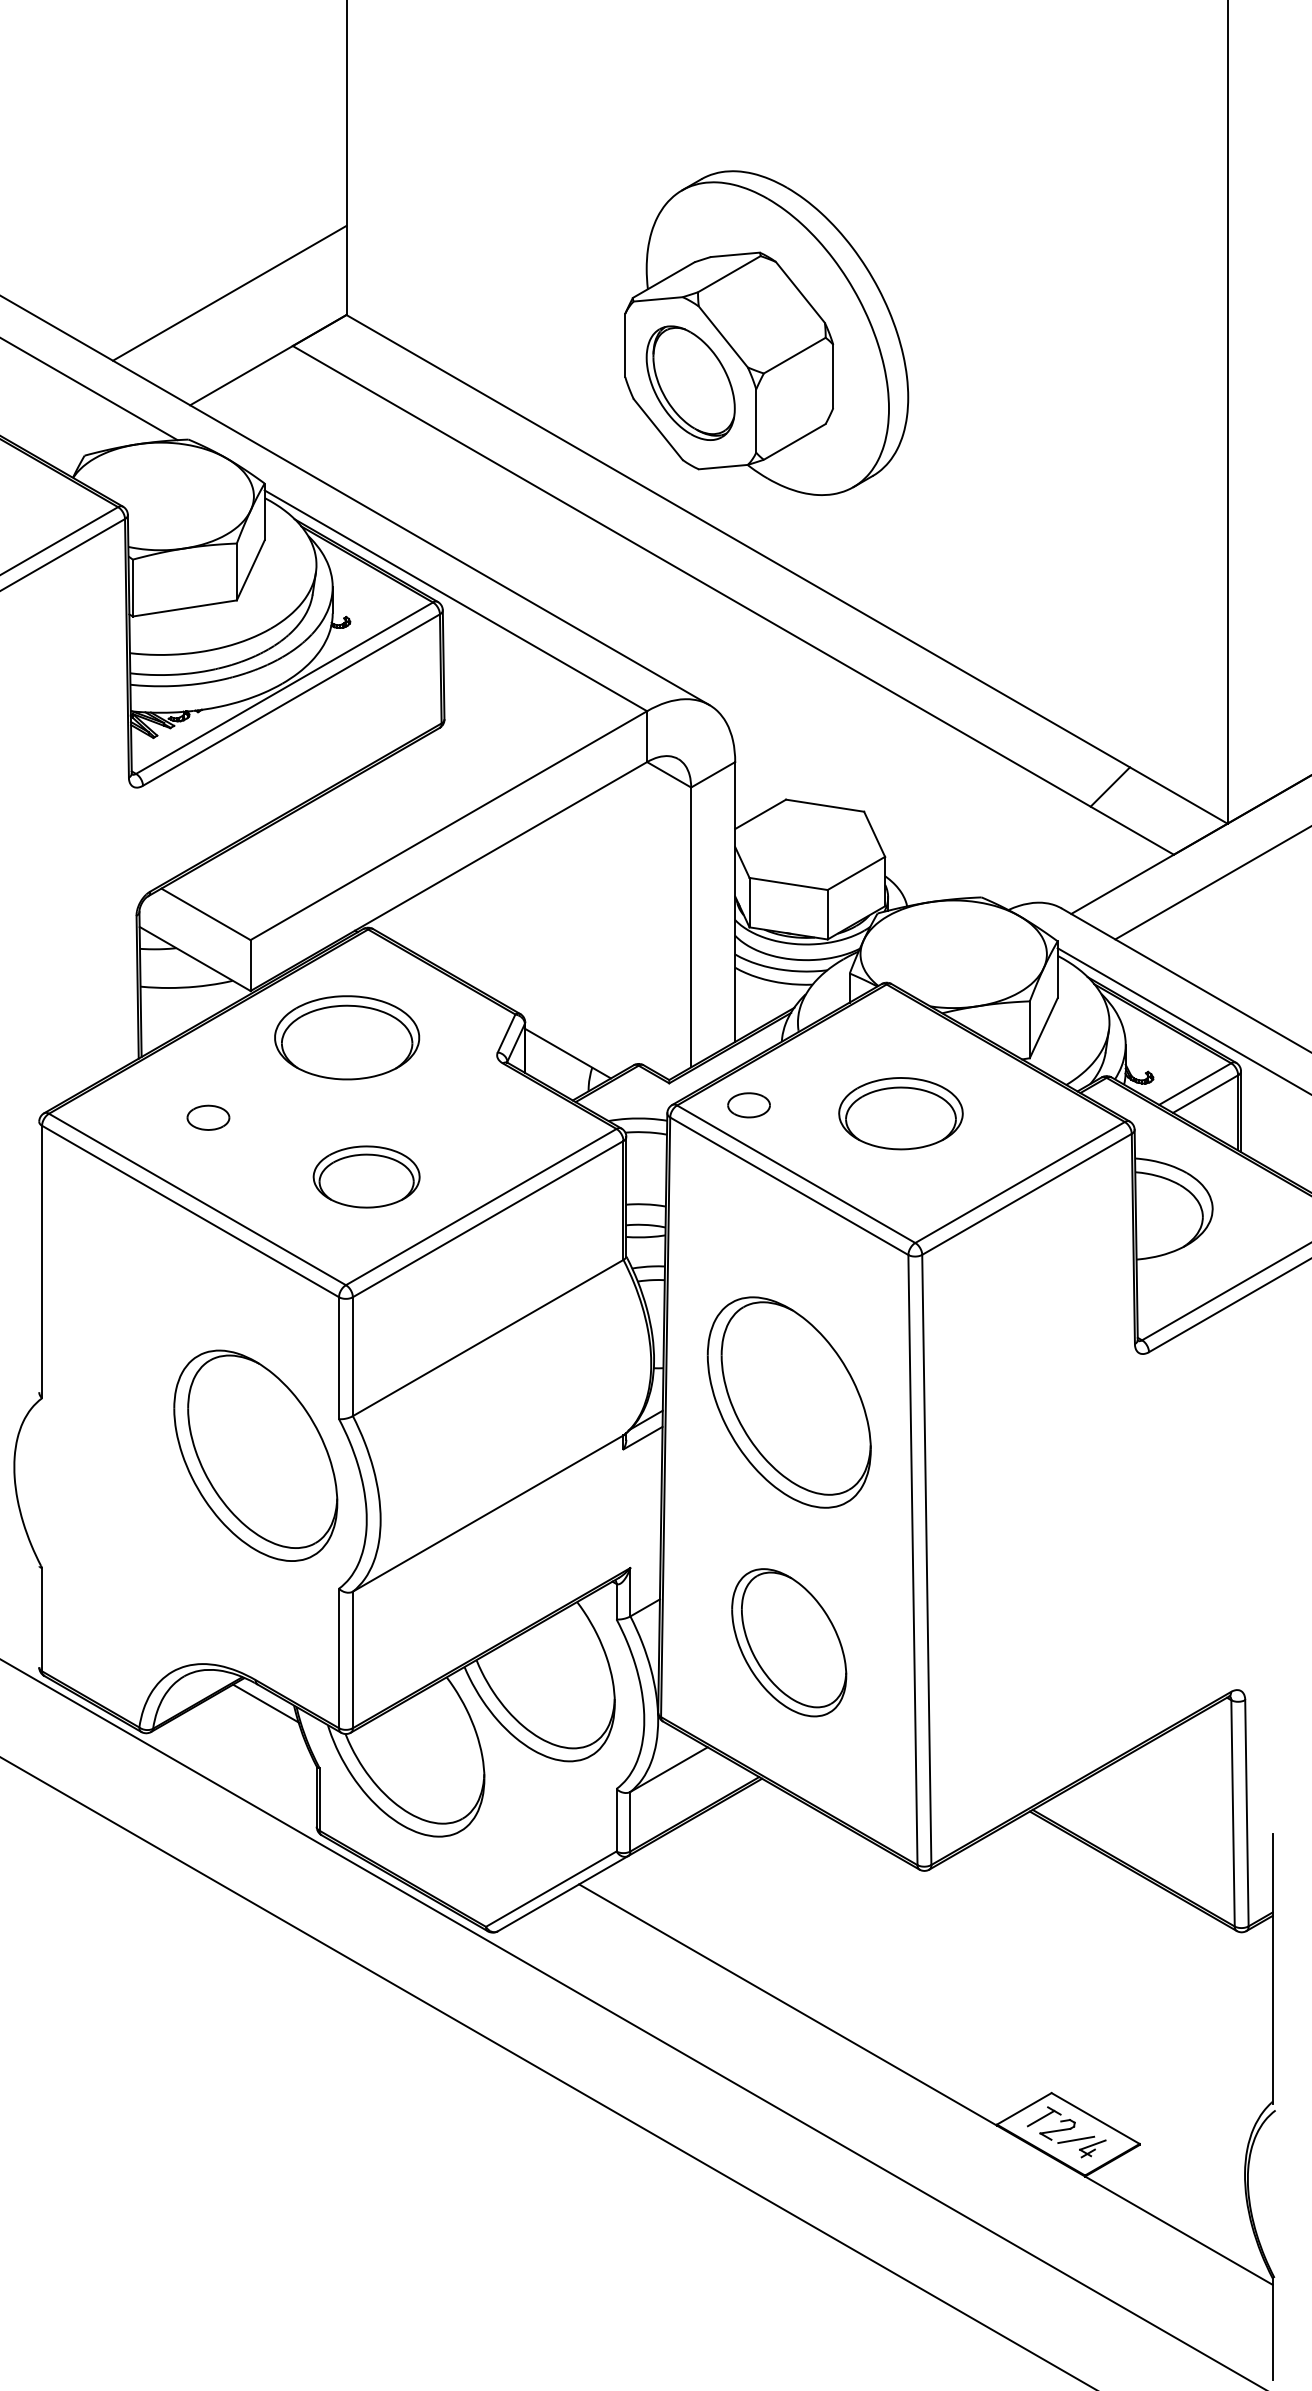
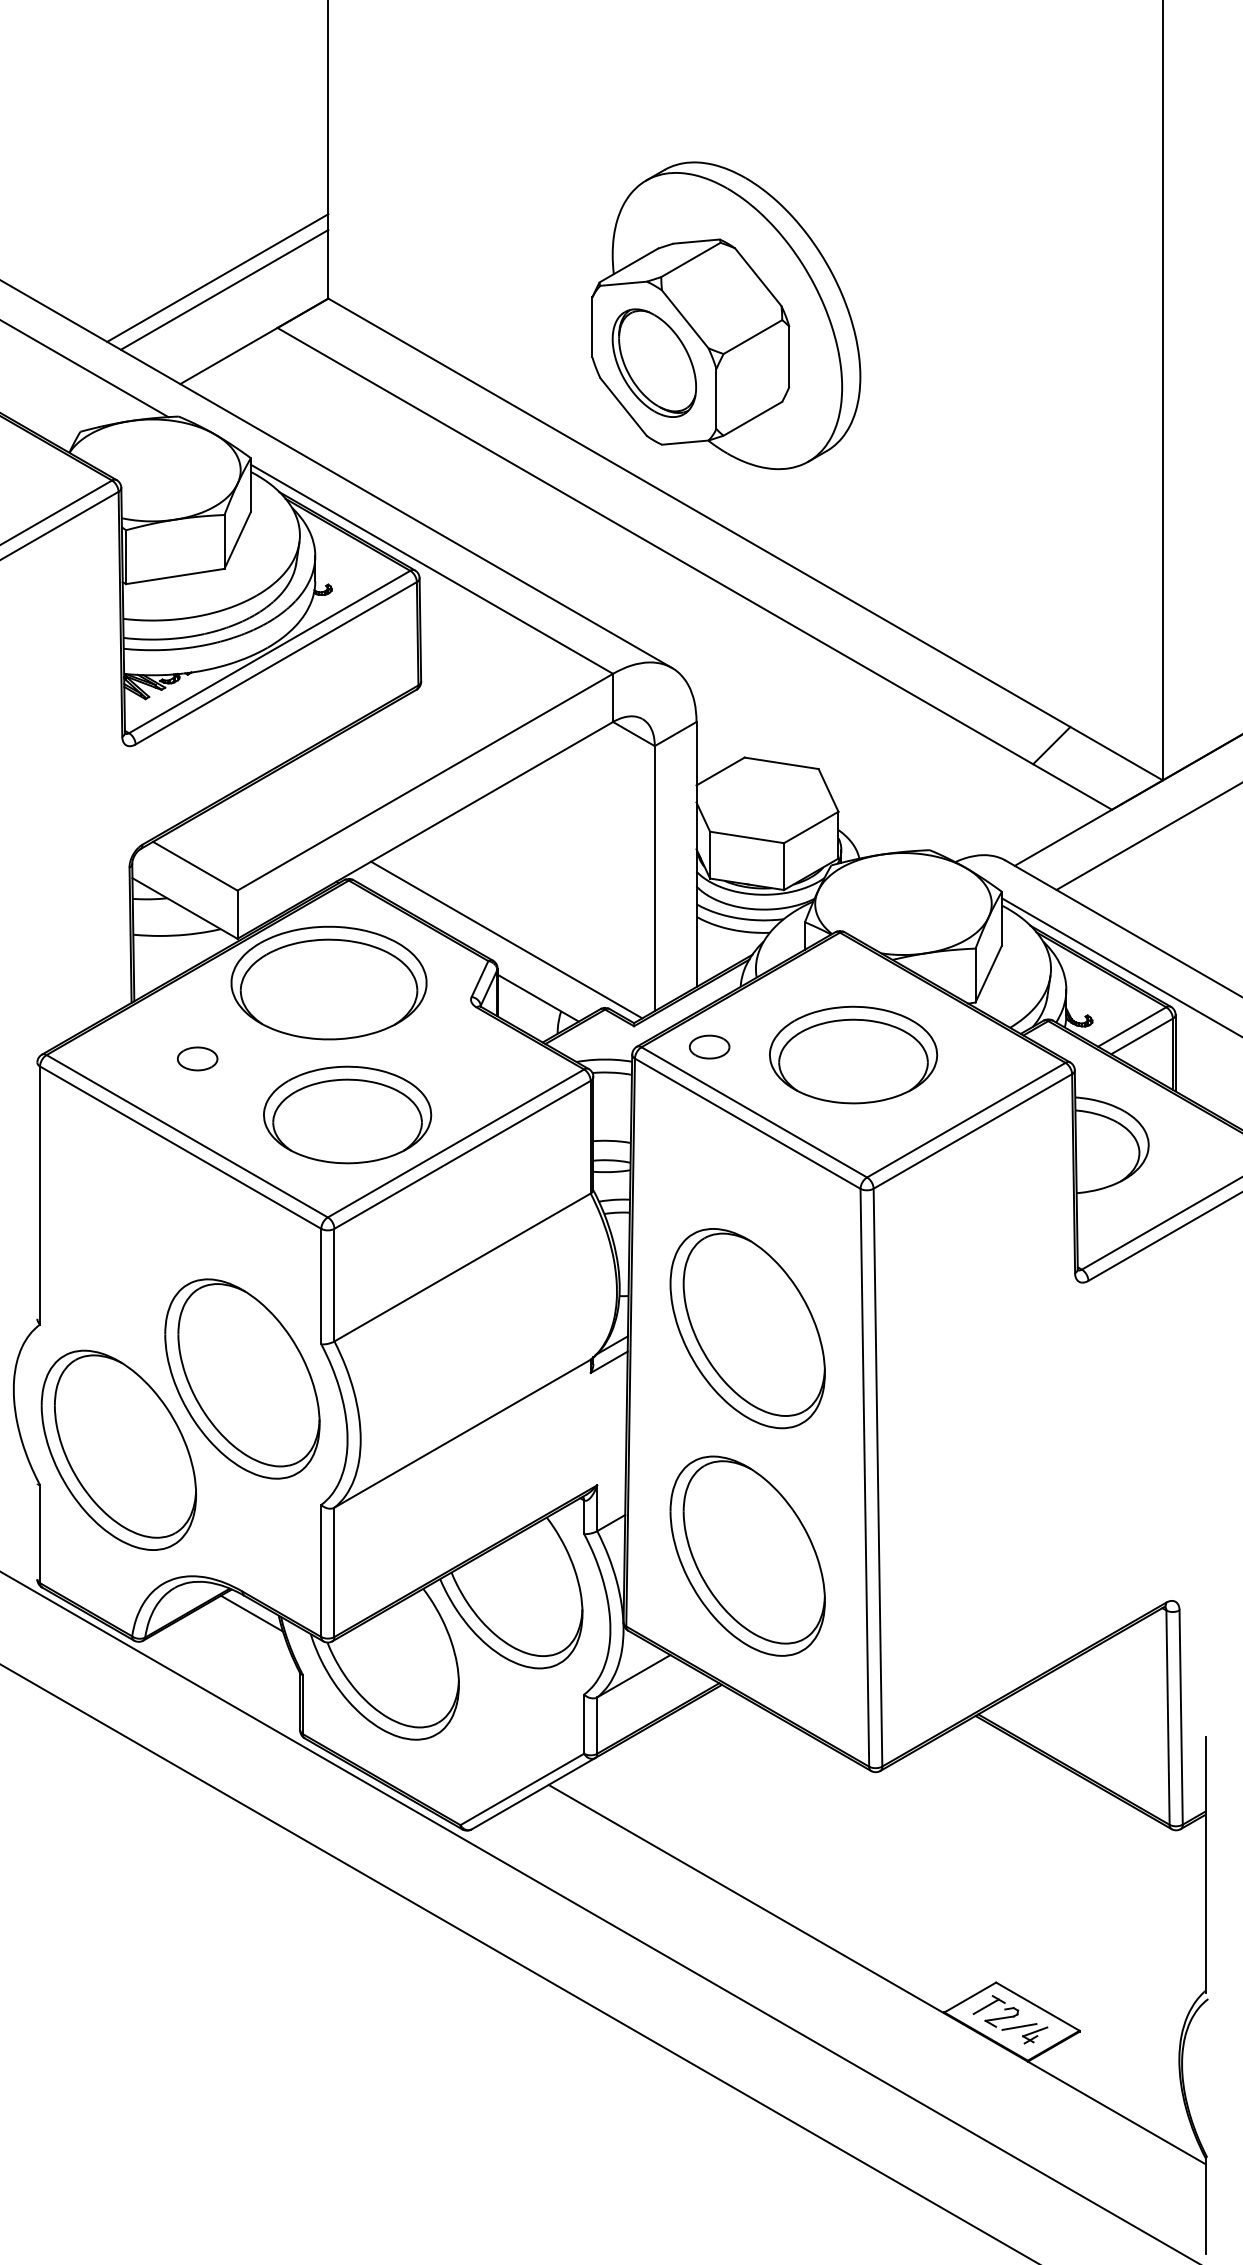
line: (236, 305) -> (224, 289), added
line: (534, 991) -> (506, 939), added
part: (346, 1037) -> (328, 982), size x1.43
part: (900, 1113) -> (853, 1054), size x1.43
part: (366, 1176) -> (347, 1114), size x1.67
part: (125, 1531) -> (119, 1450), added
part: (788, 1642) -> (746, 1555), size x1.43

